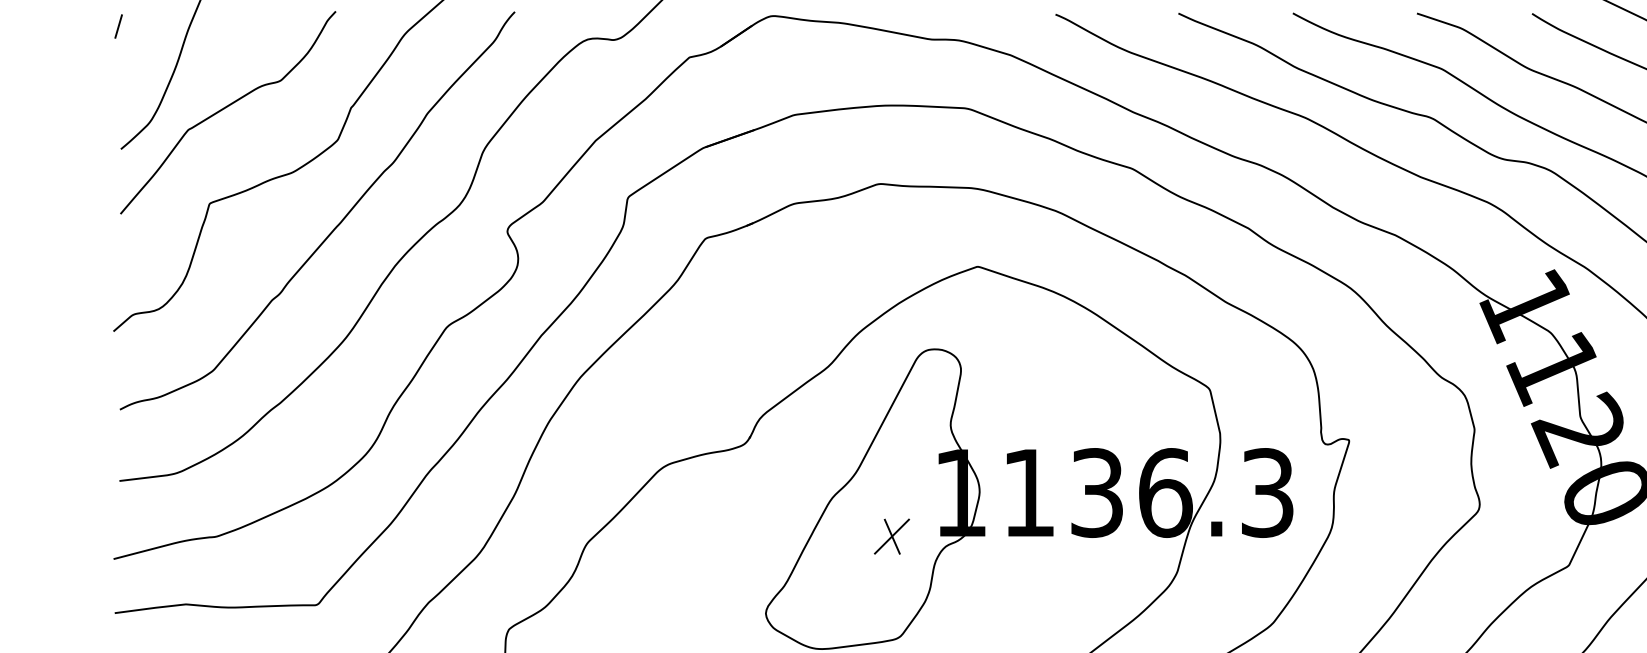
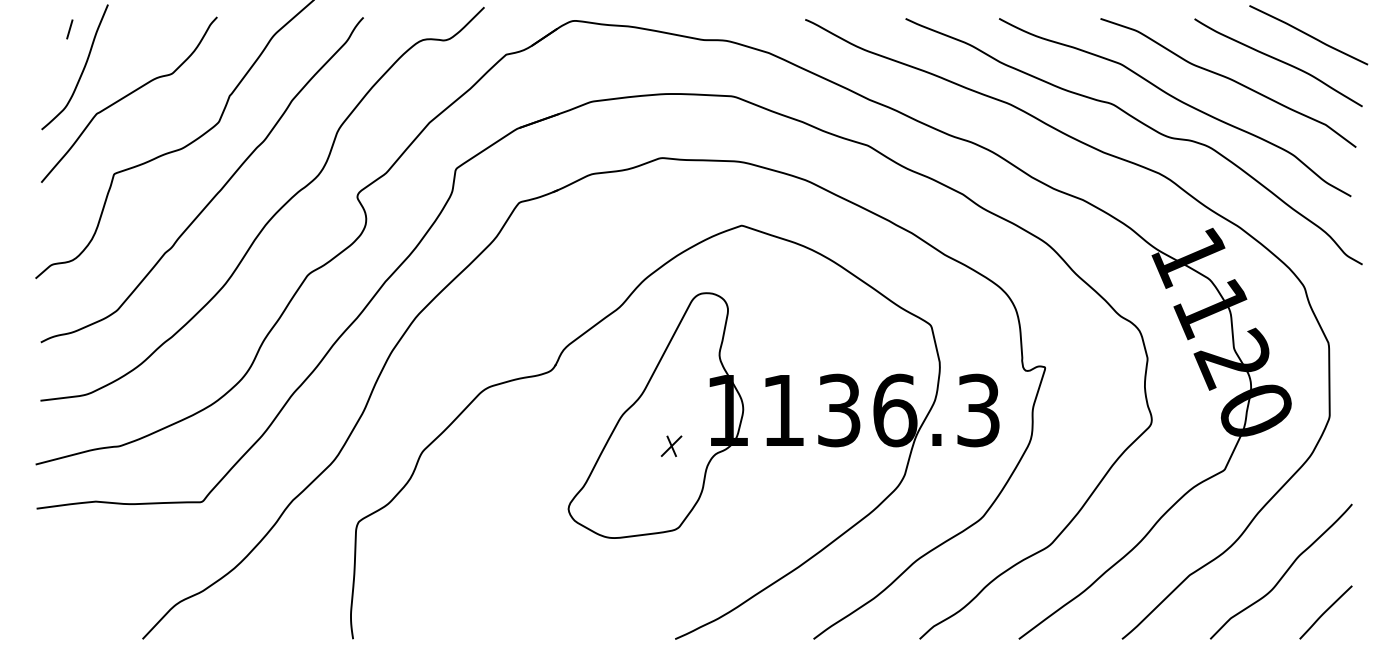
line: (118, 26) -> (69, 29), moved
part: (891, 537) -> (671, 446), size x0.7

